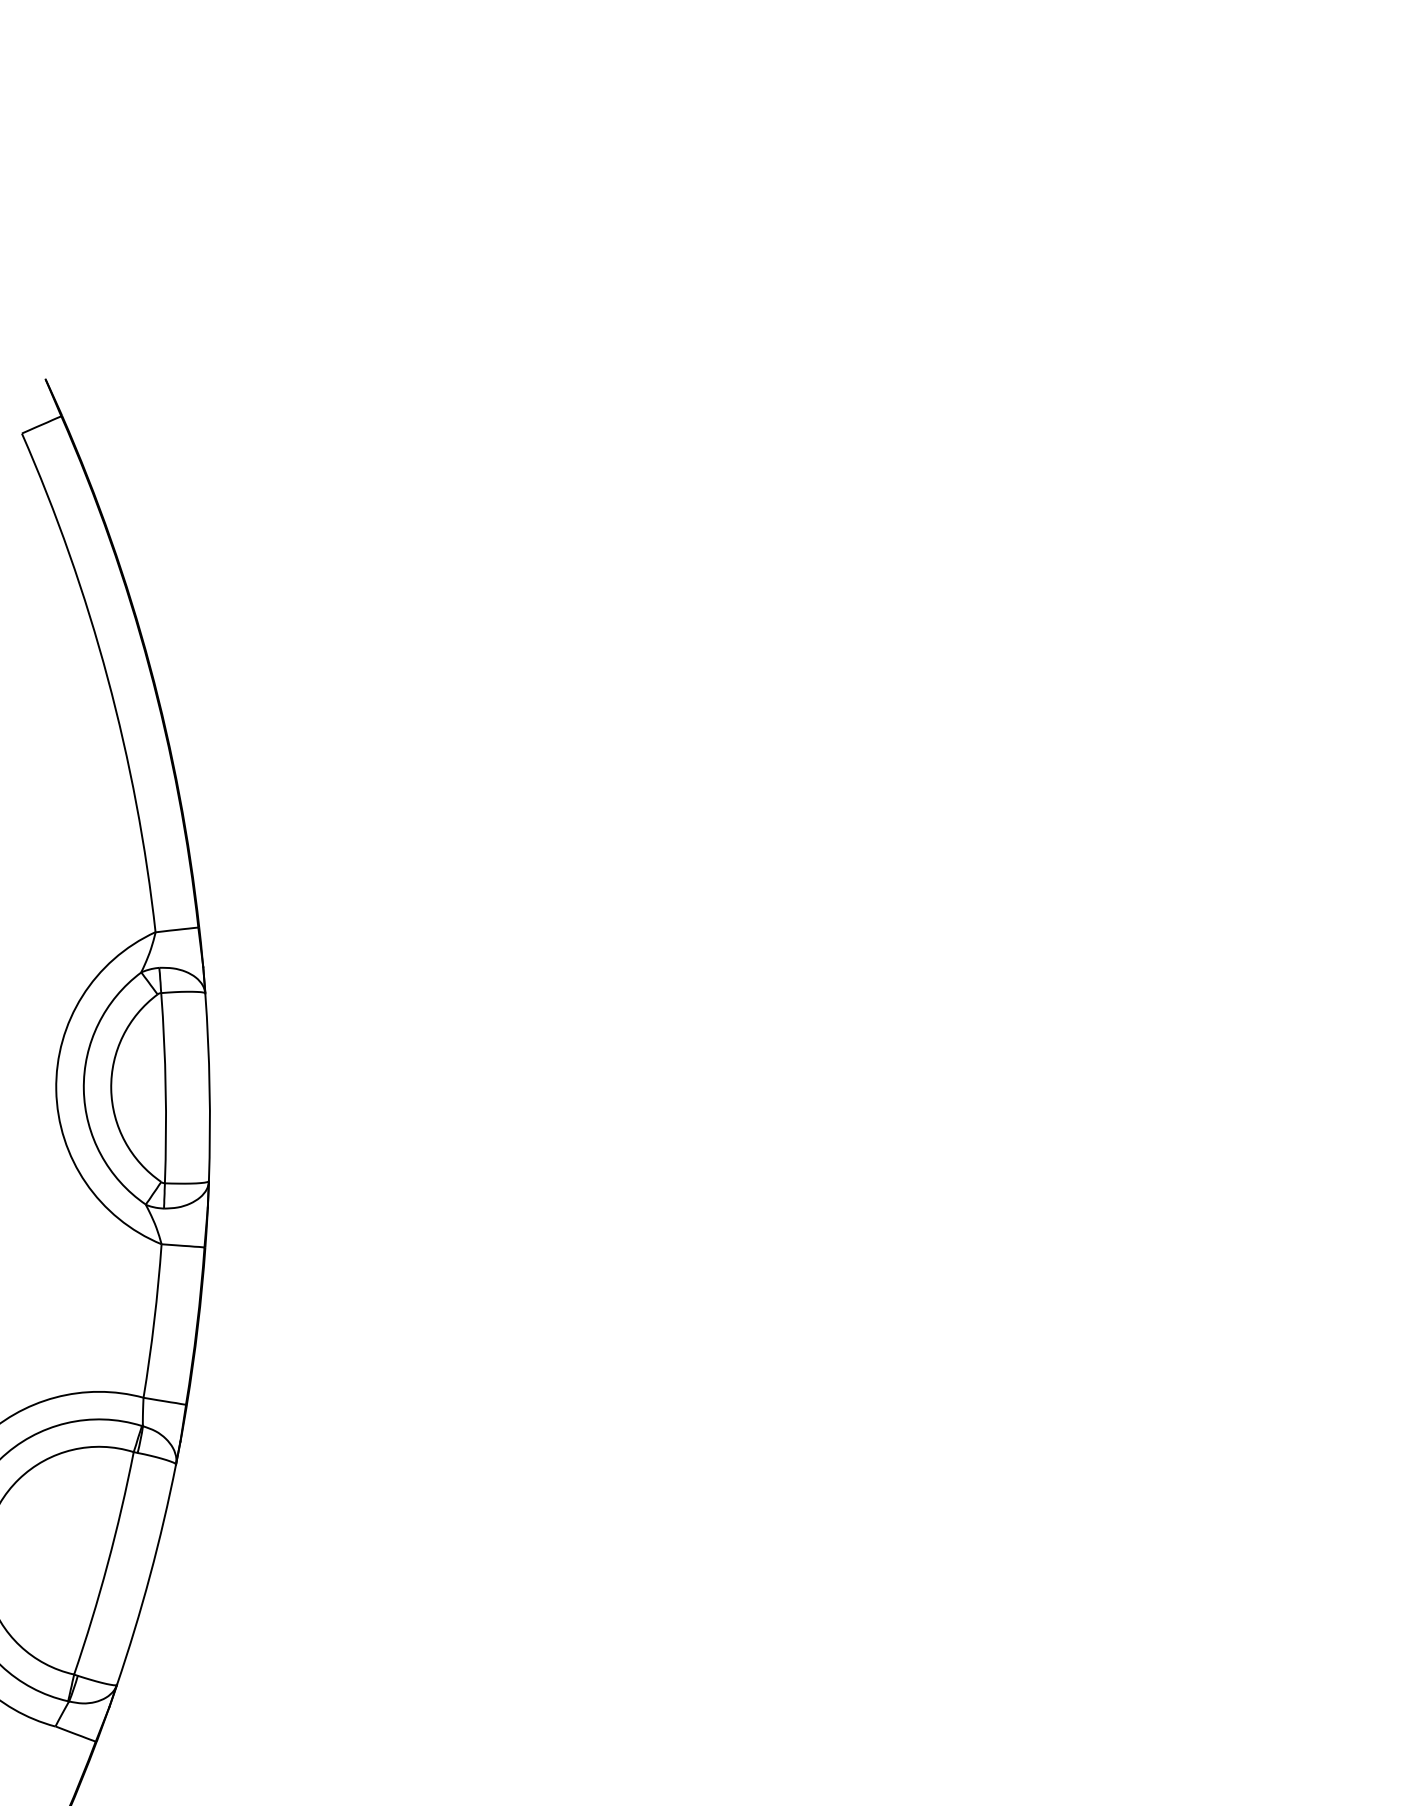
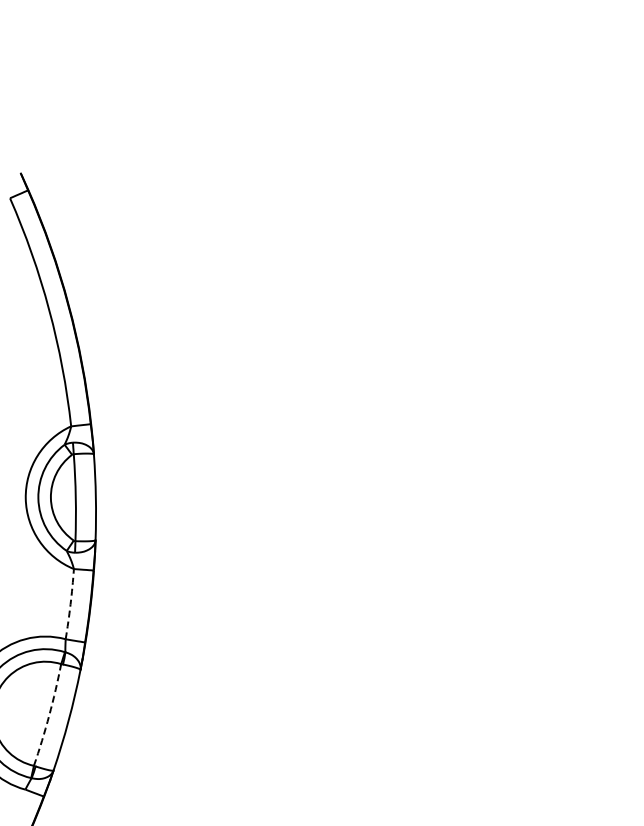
arc: (154, 1321) -> (70, 604), solid -> dashed
arc: (108, 1564) -> (49, 715), solid -> dashed

